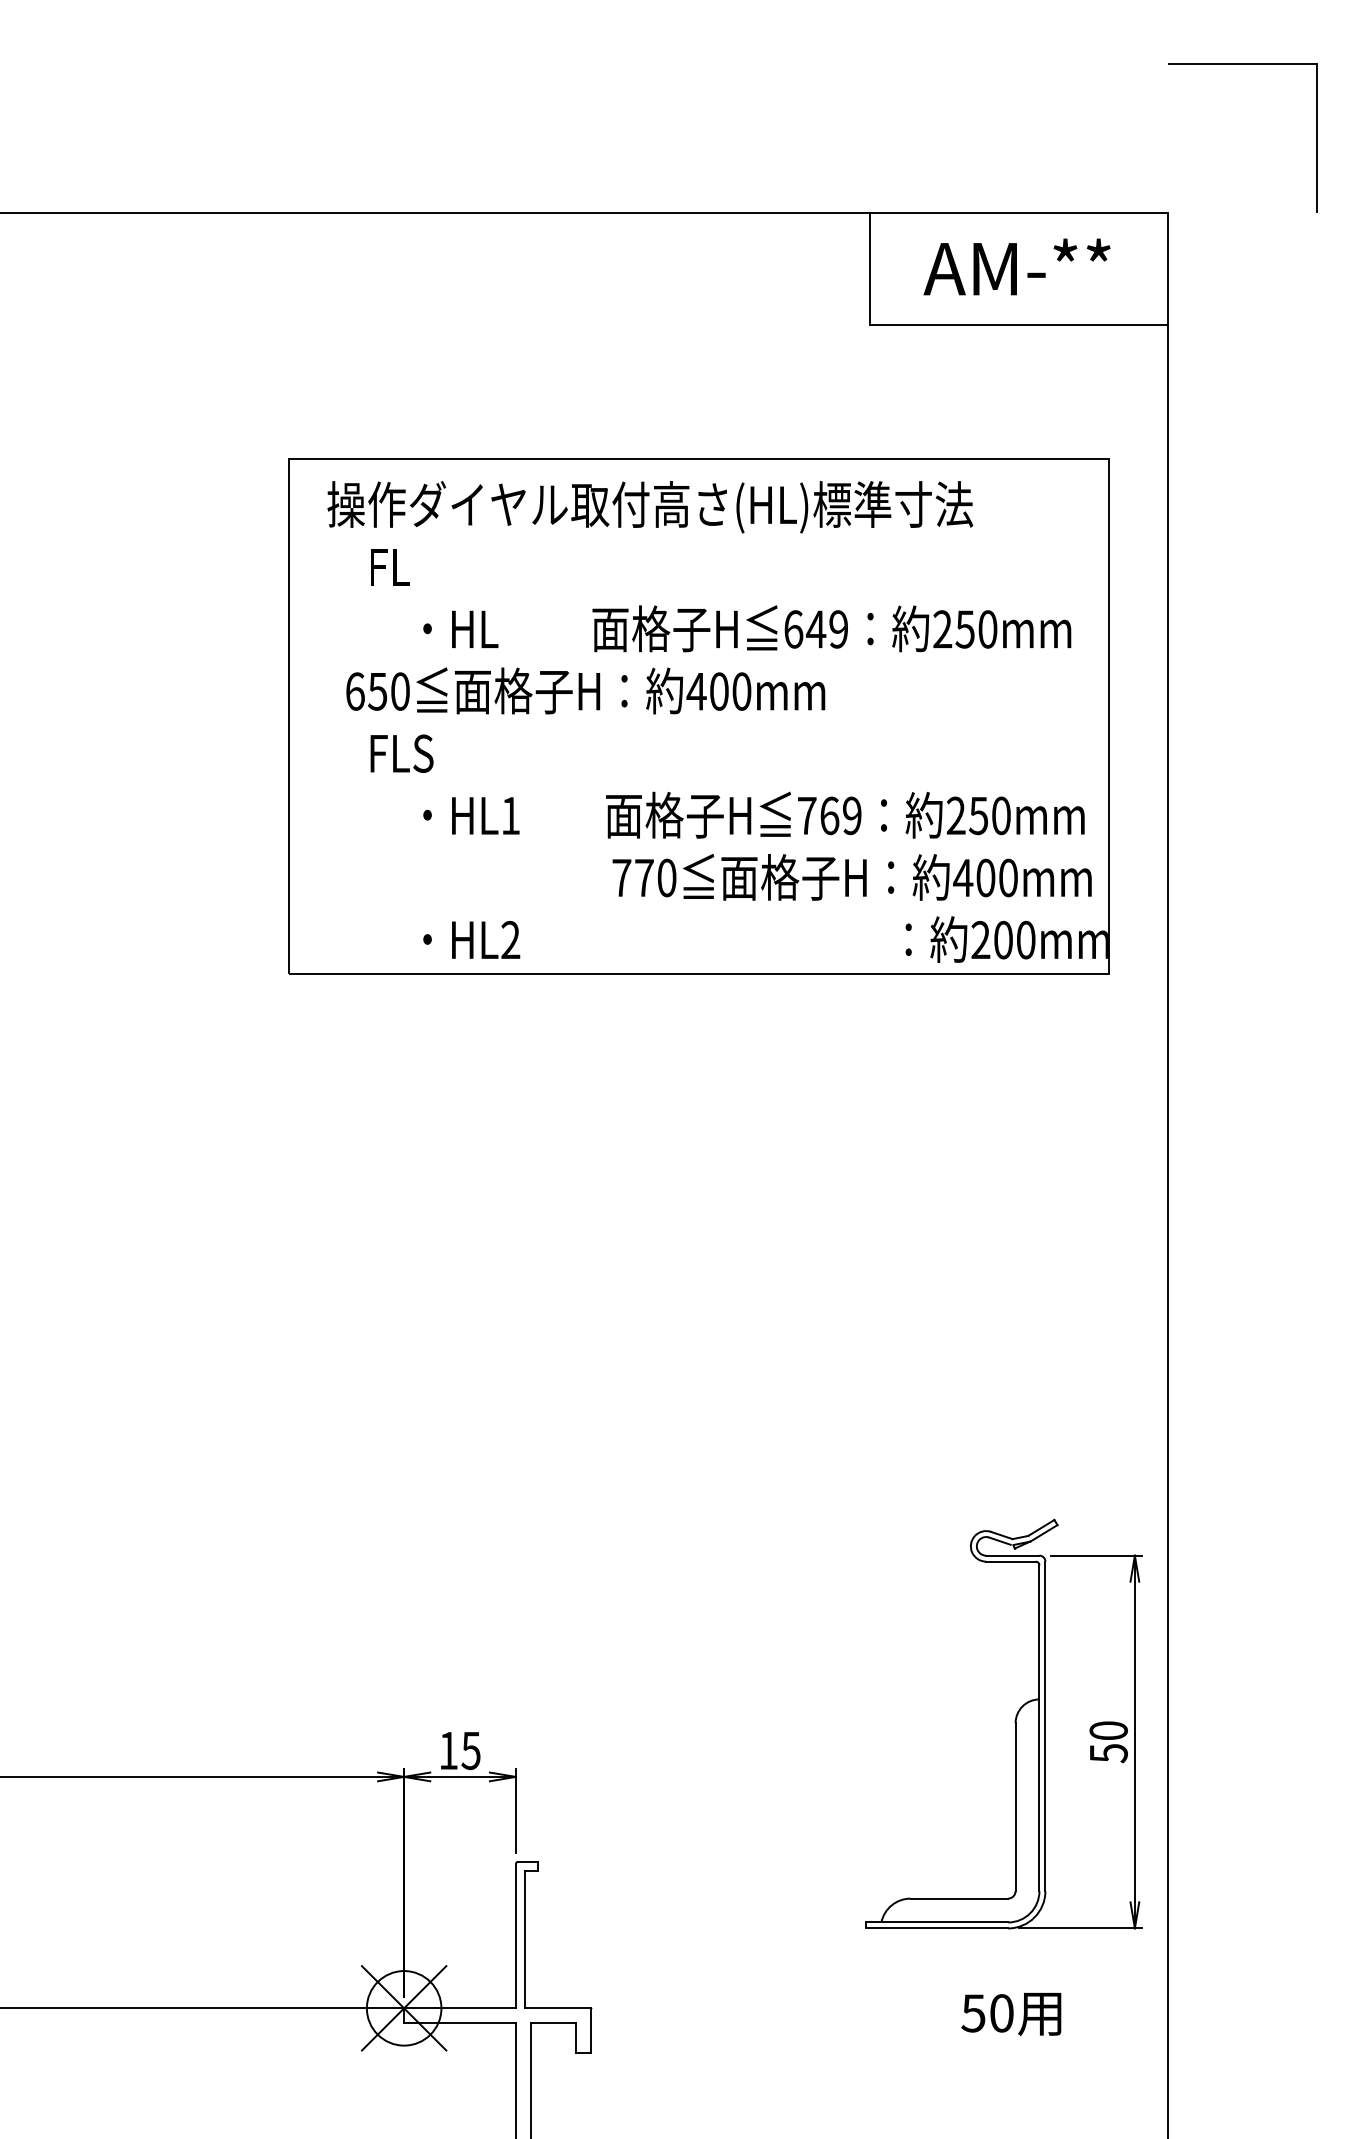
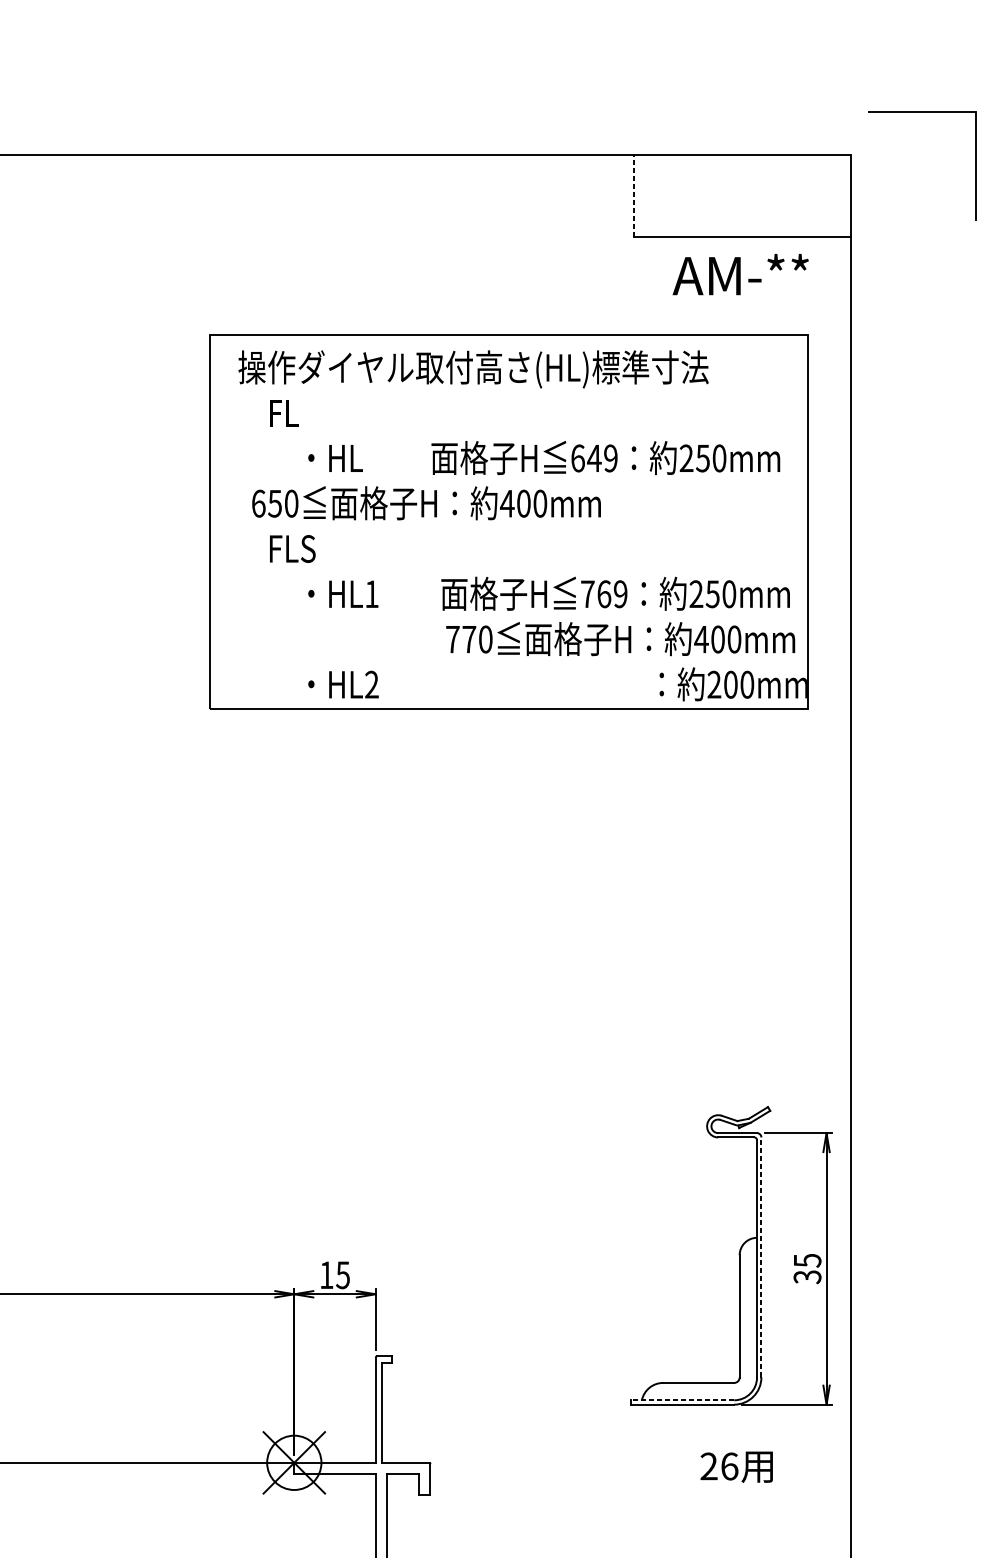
line: (1242, 64) -> (921, 112), moved
text: (1016, 266) -> (740, 274), moved
line: (870, 269) -> (633, 196), solid -> dashed
line: (1045, 1726) -> (761, 1257), solid -> dashed
text: (1108, 1742) -> (807, 1269), 50 -> 35
line: (937, 1922) -> (682, 1400), solid -> dashed
text: (987, 2013) -> (719, 1466), 50 -> 26

